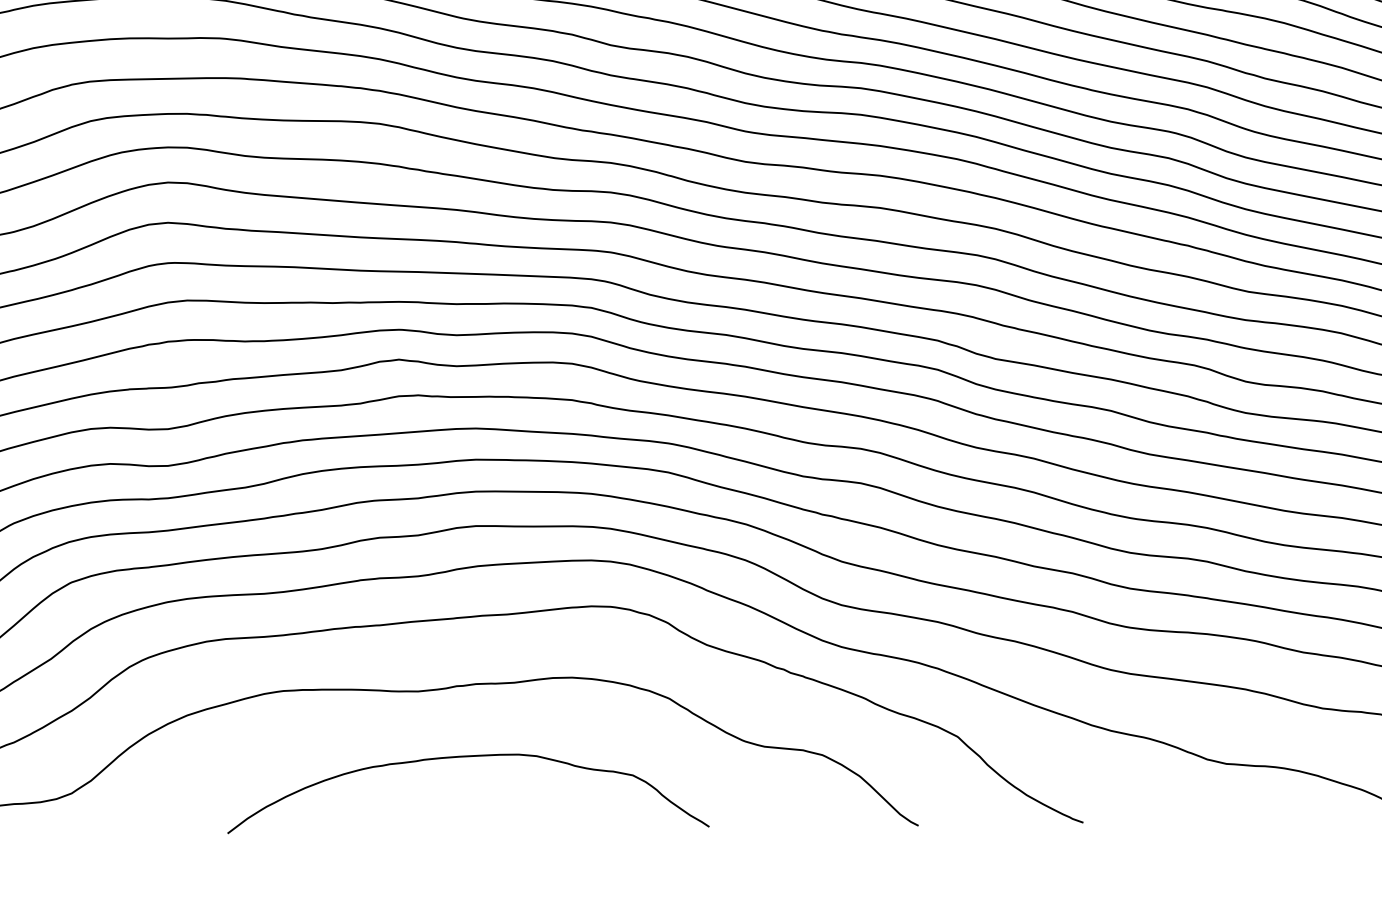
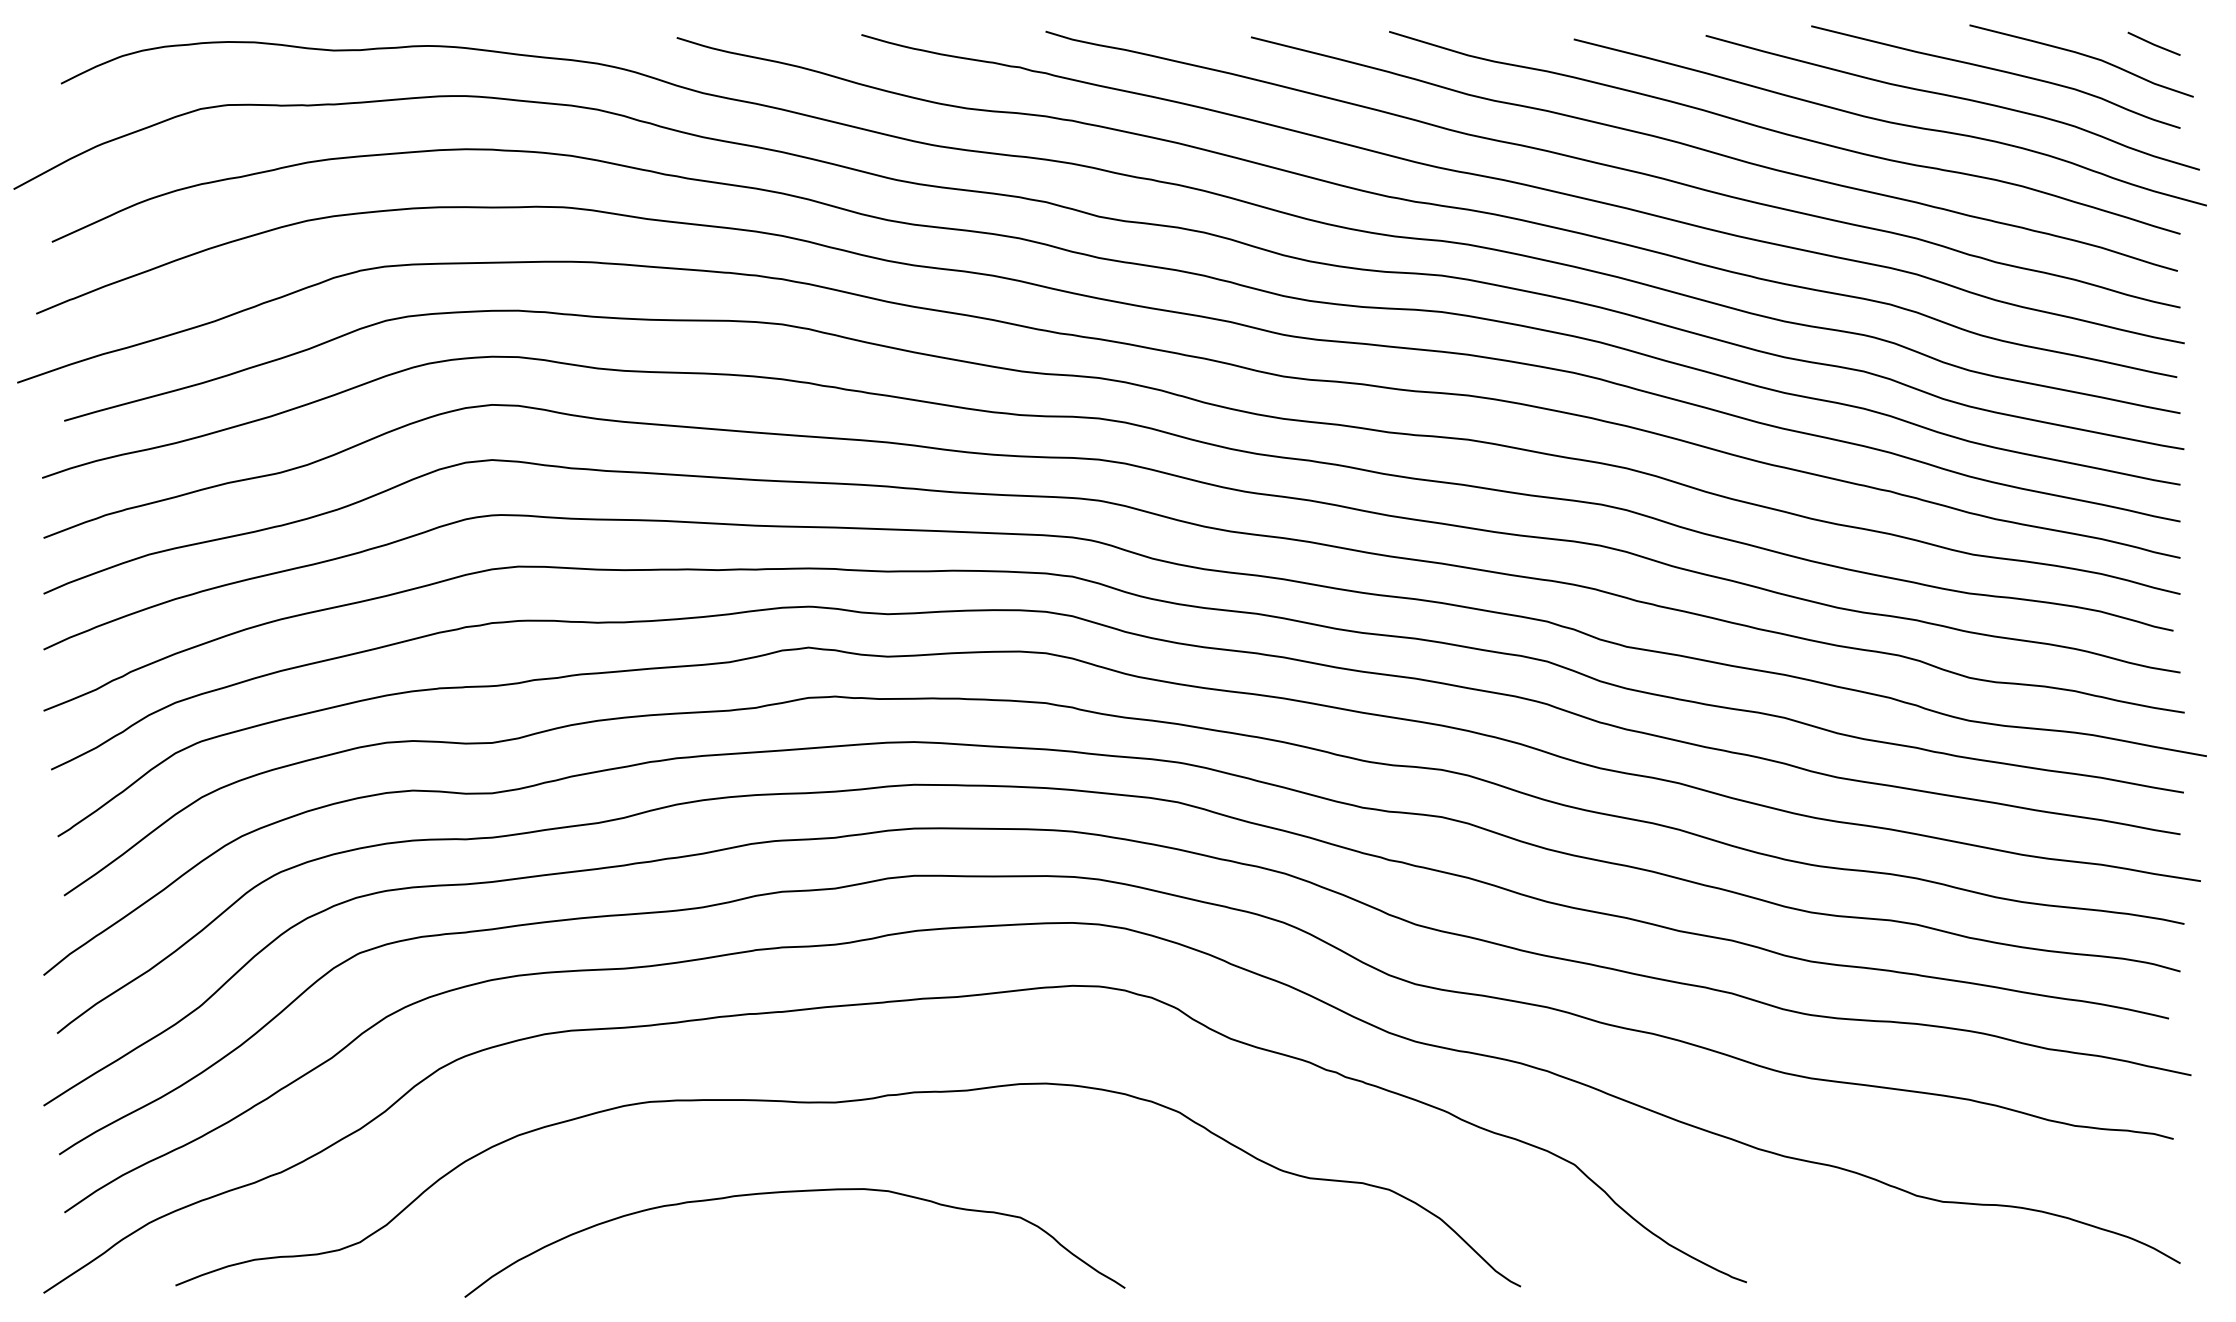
curve: (468, 757) -> (794, 1192), moved

